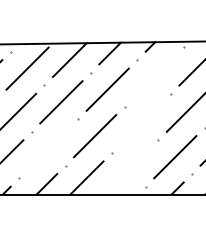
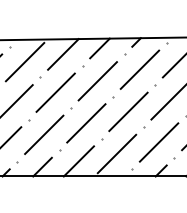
line: (154, 76) -> (140, 69), added
line: (141, 123) -> (128, 111), added
line: (48, 148) -> (44, 134), added
line: (128, 169) -> (116, 153), added

